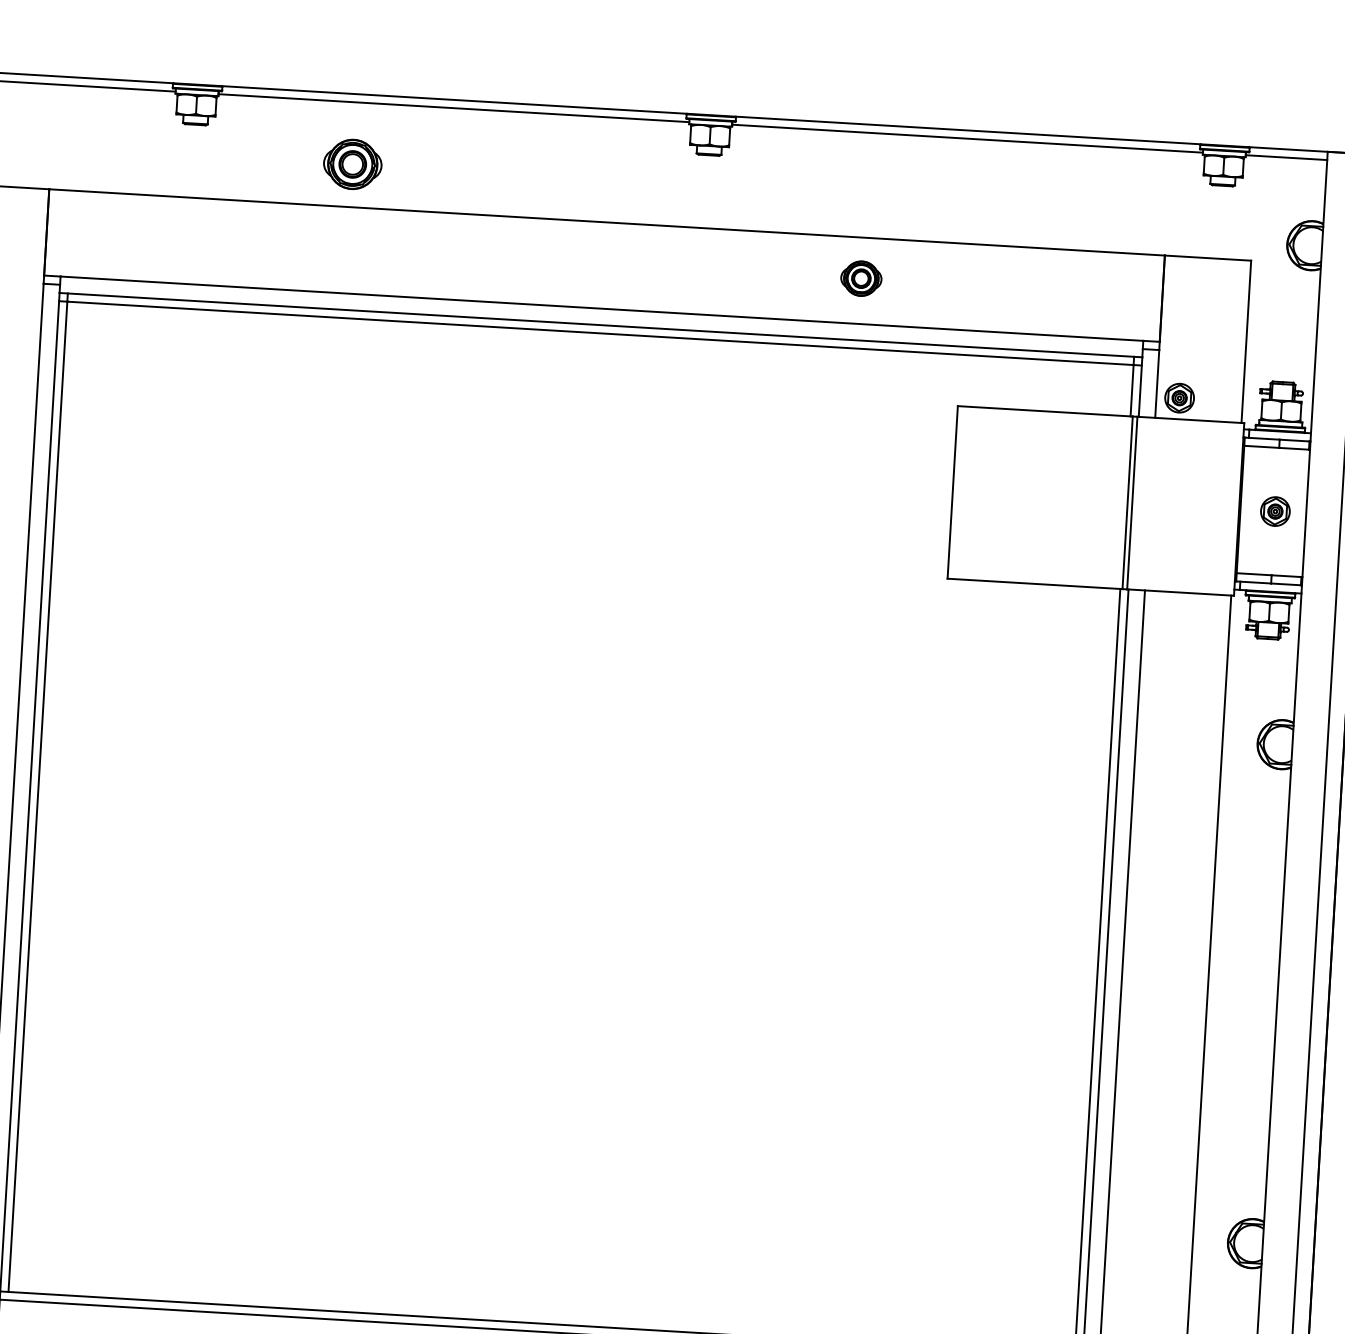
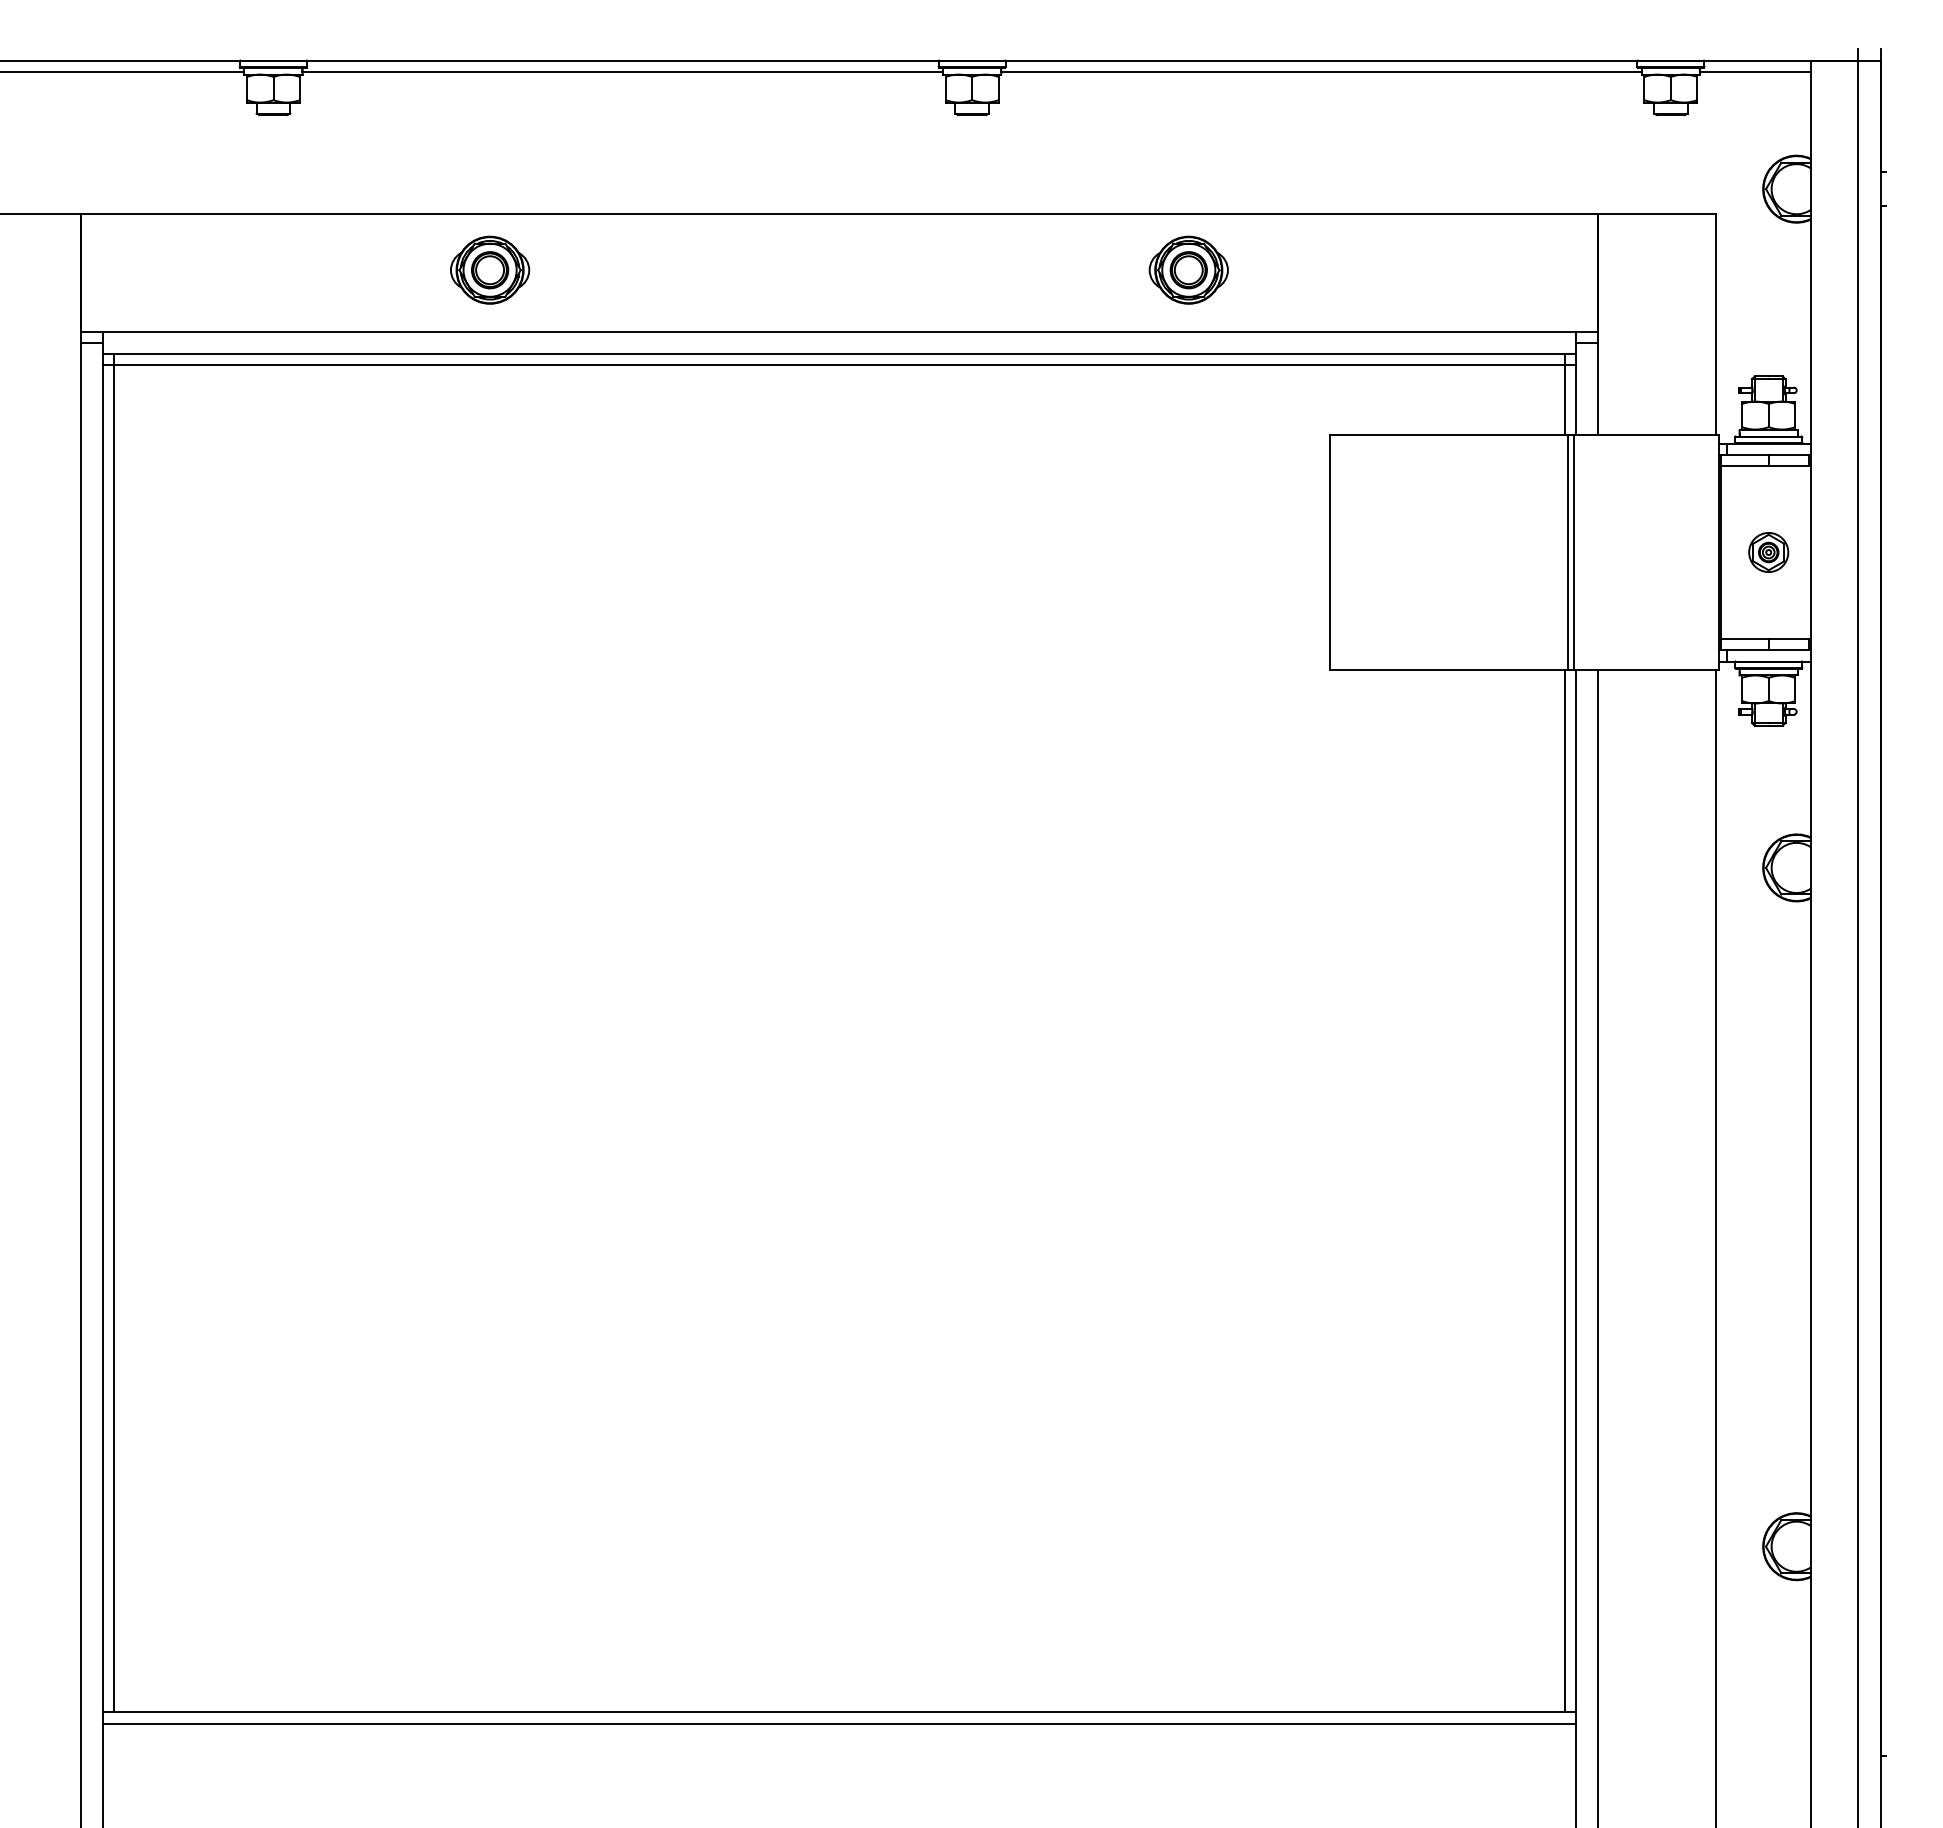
part: (353, 163) -> (490, 269), moved
part: (861, 278) -> (1188, 269), size x1.43
part: (1179, 398) -> (1629, 406), removed

